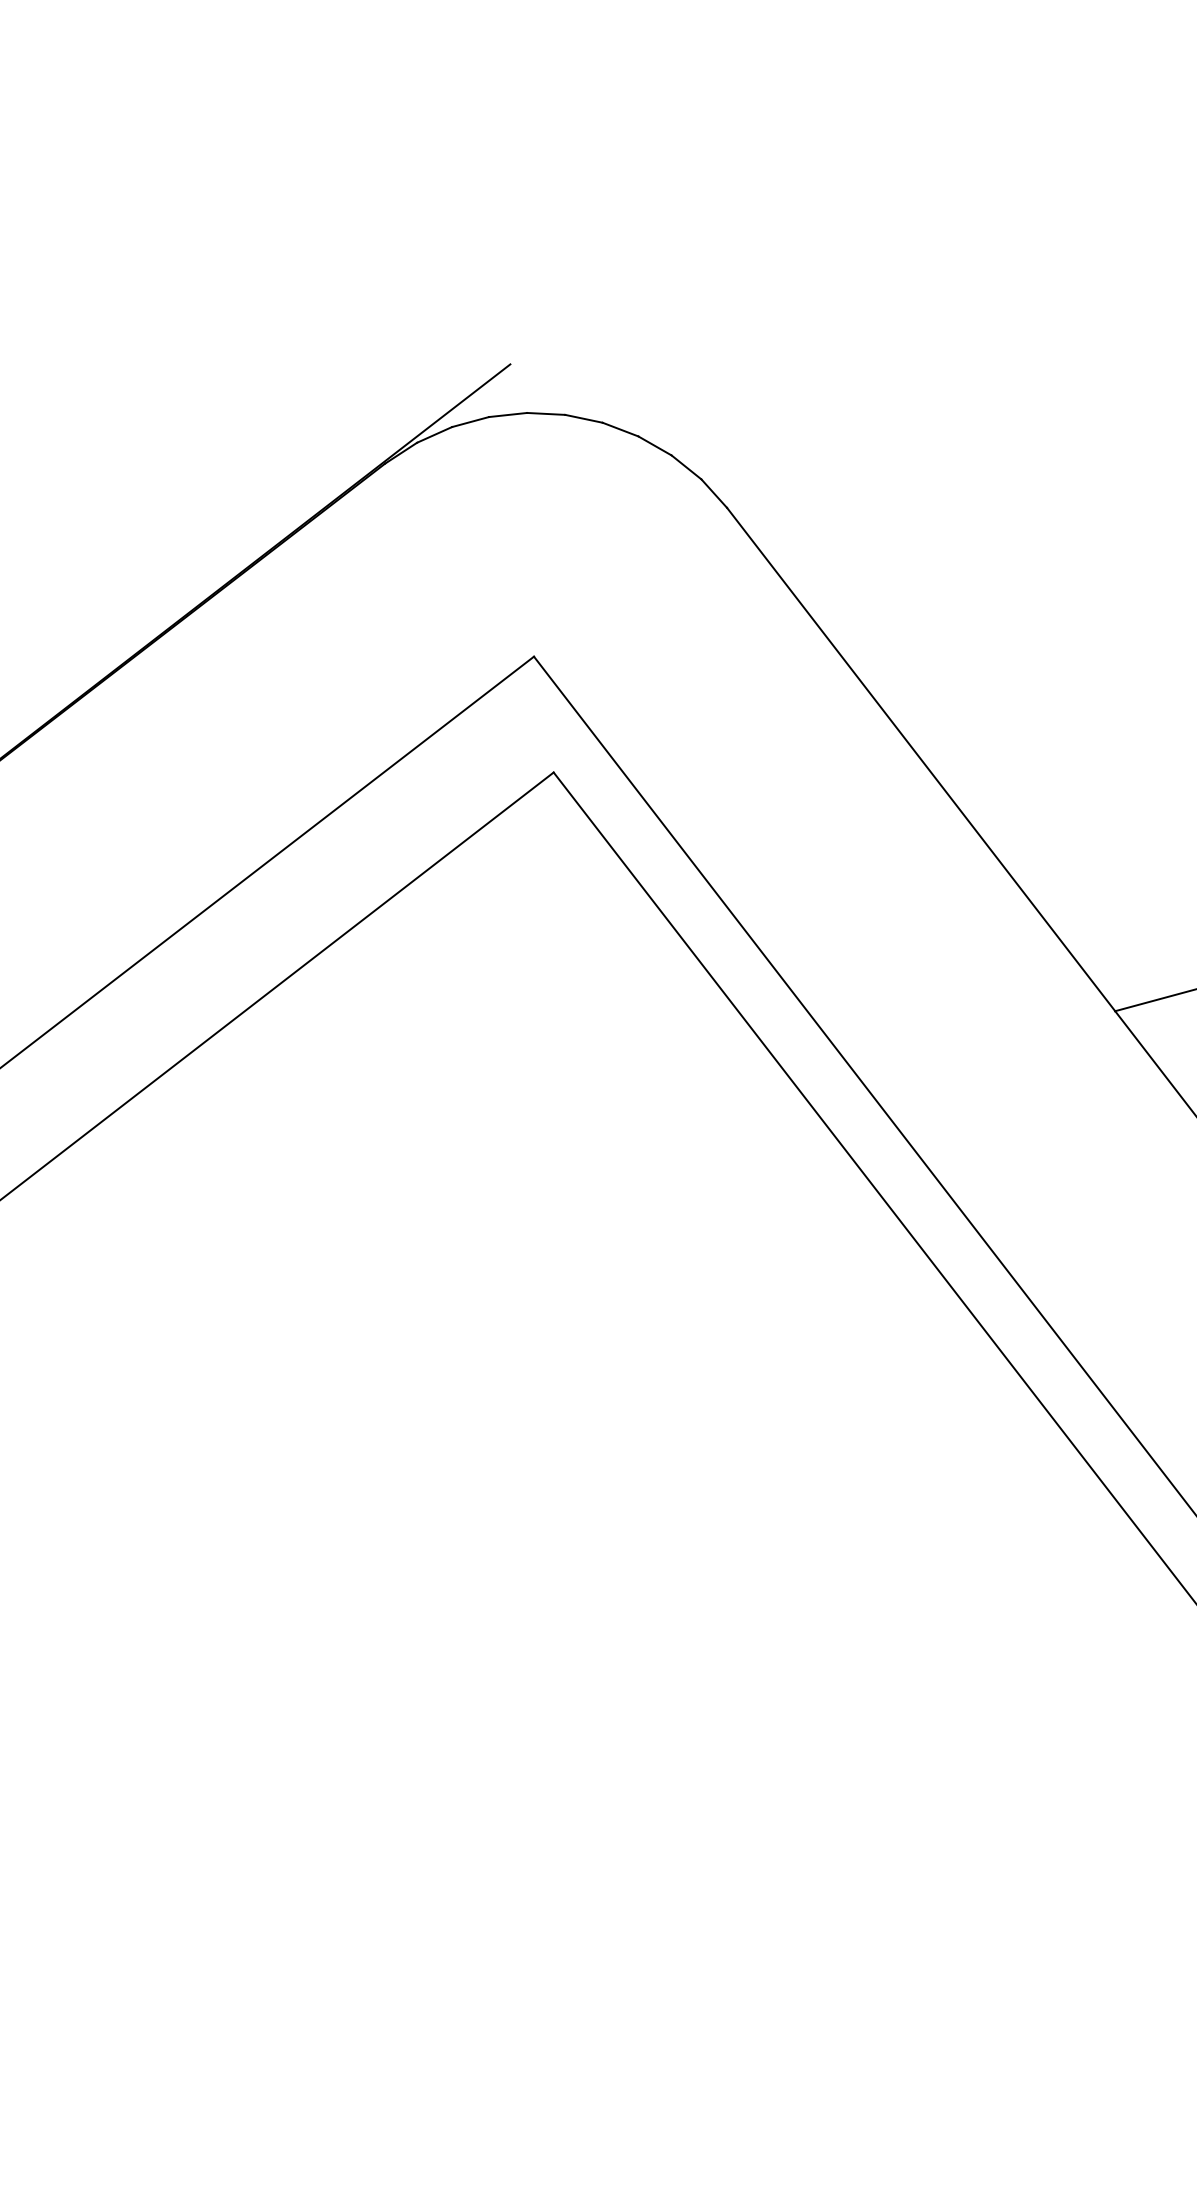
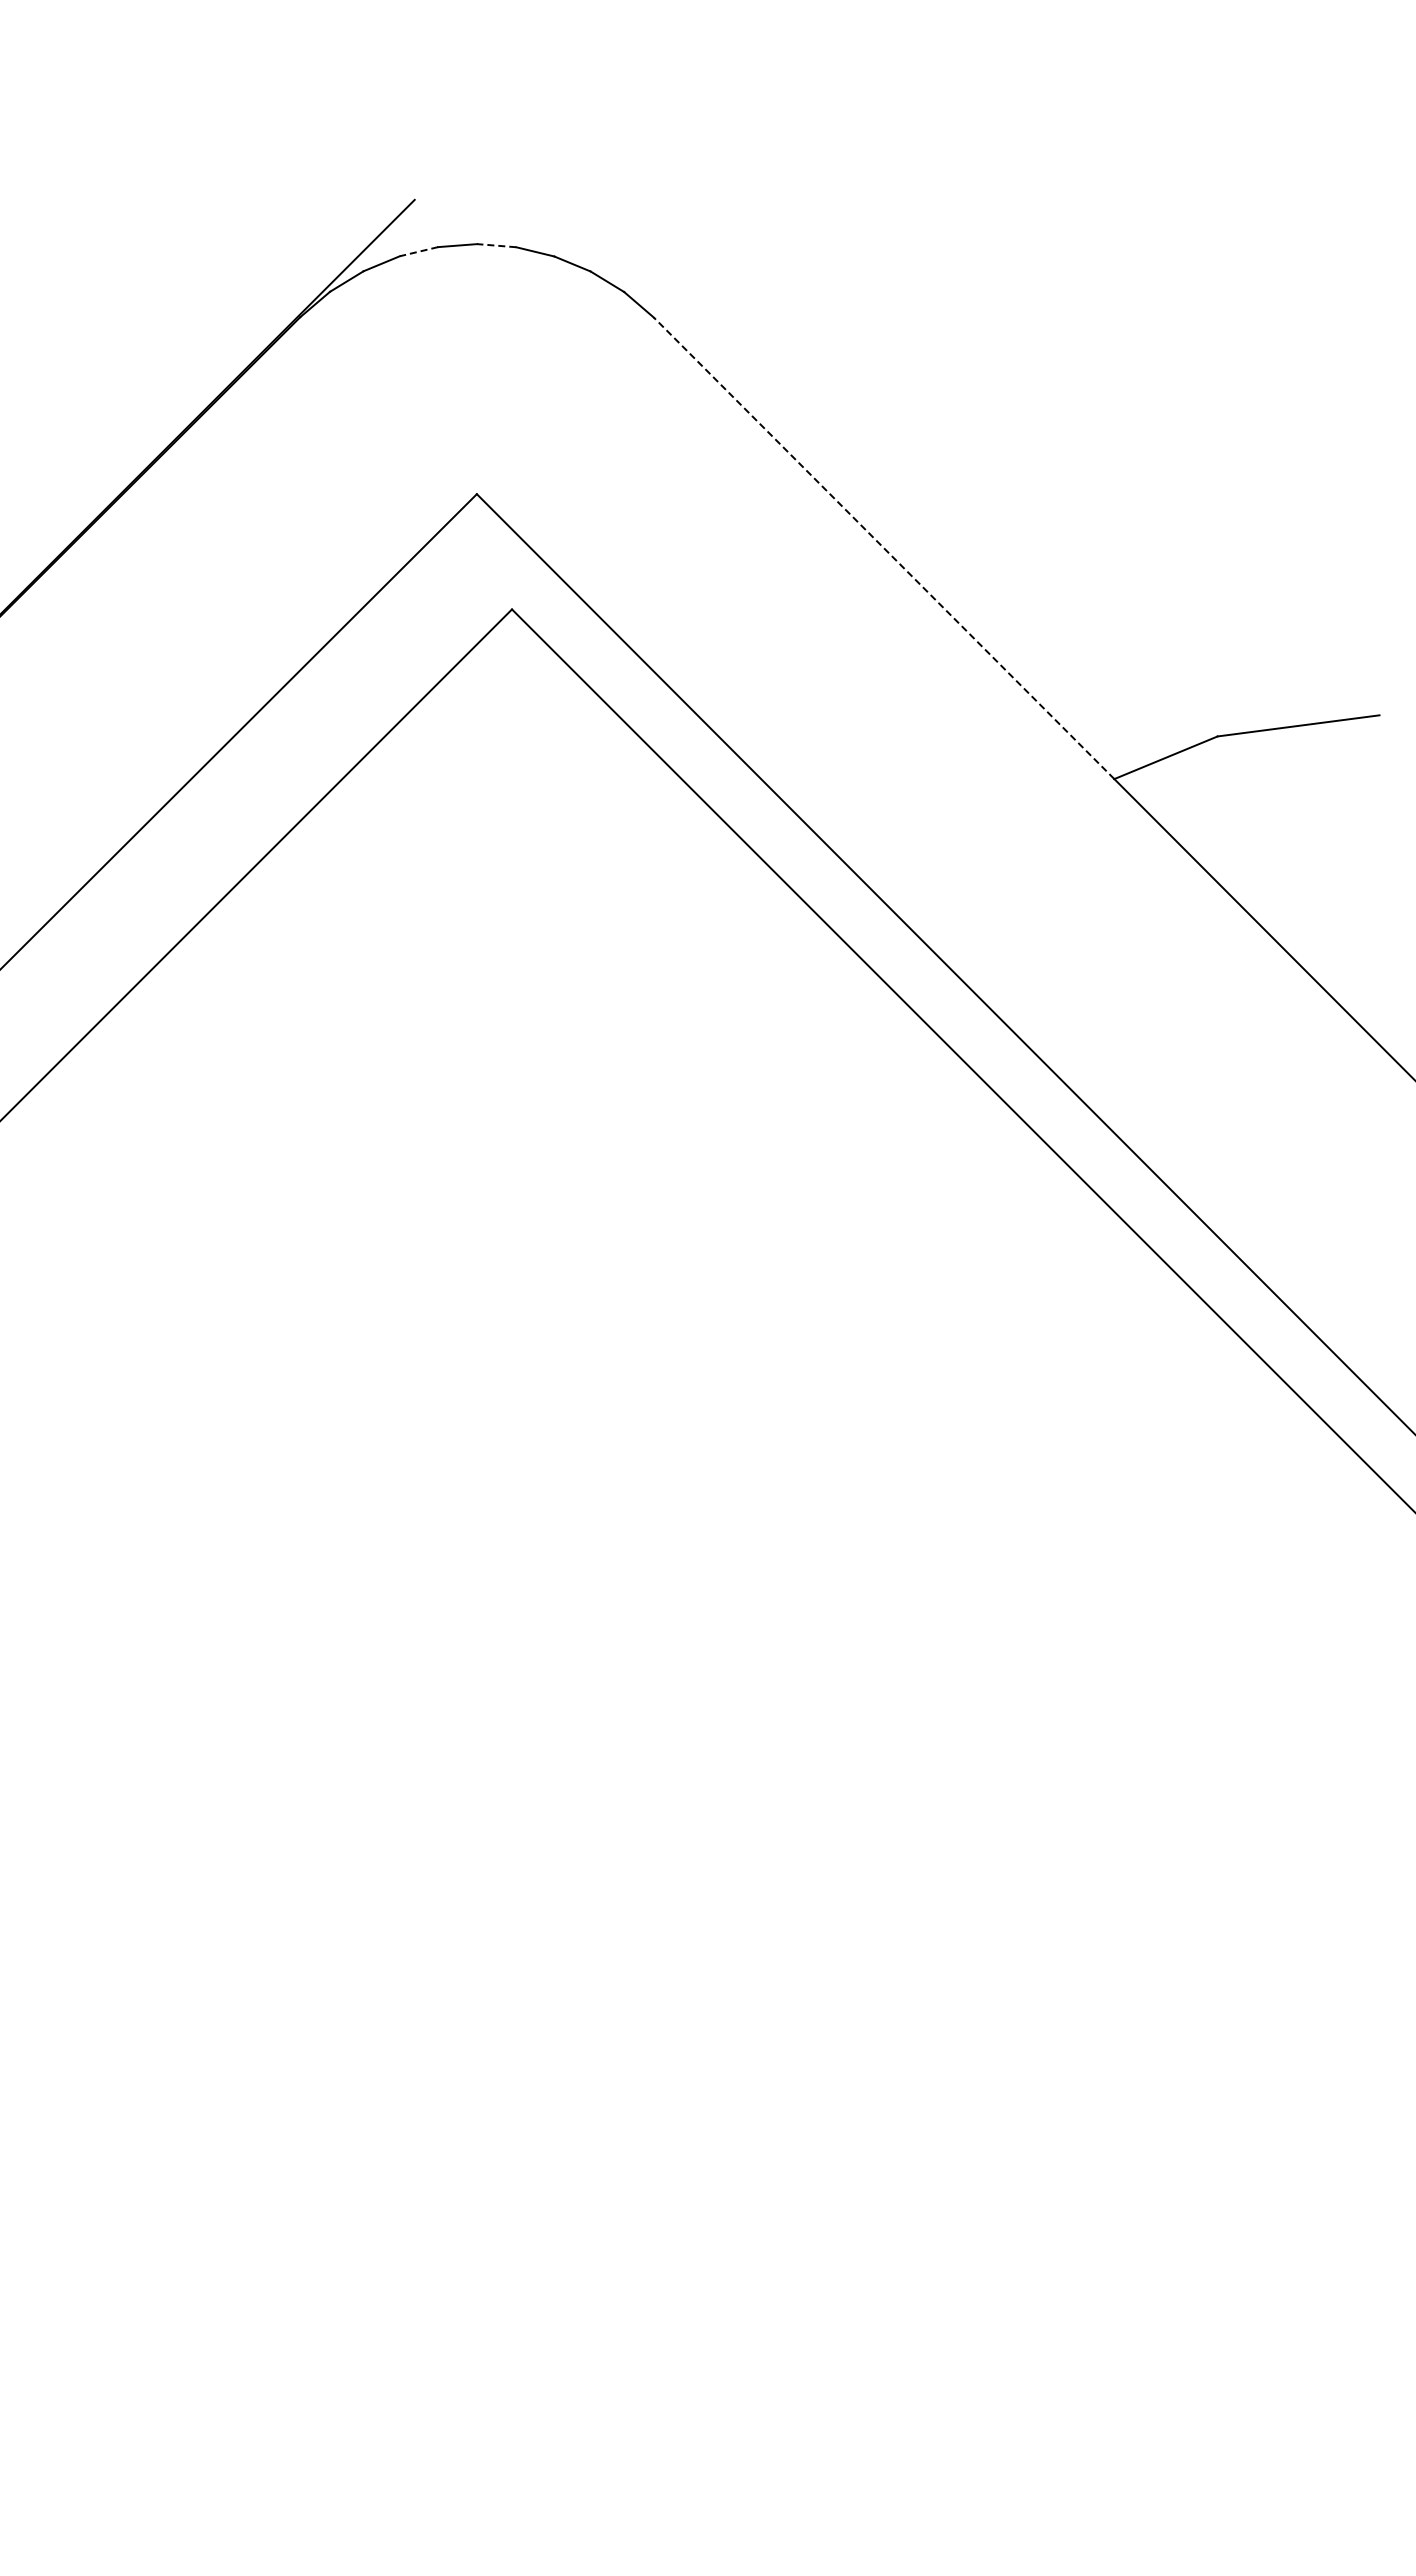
line: (508, 414) -> (419, 251), solid -> dashed
line: (583, 418) -> (496, 245), solid -> dashed
line: (921, 759) -> (884, 548), solid -> dashed

